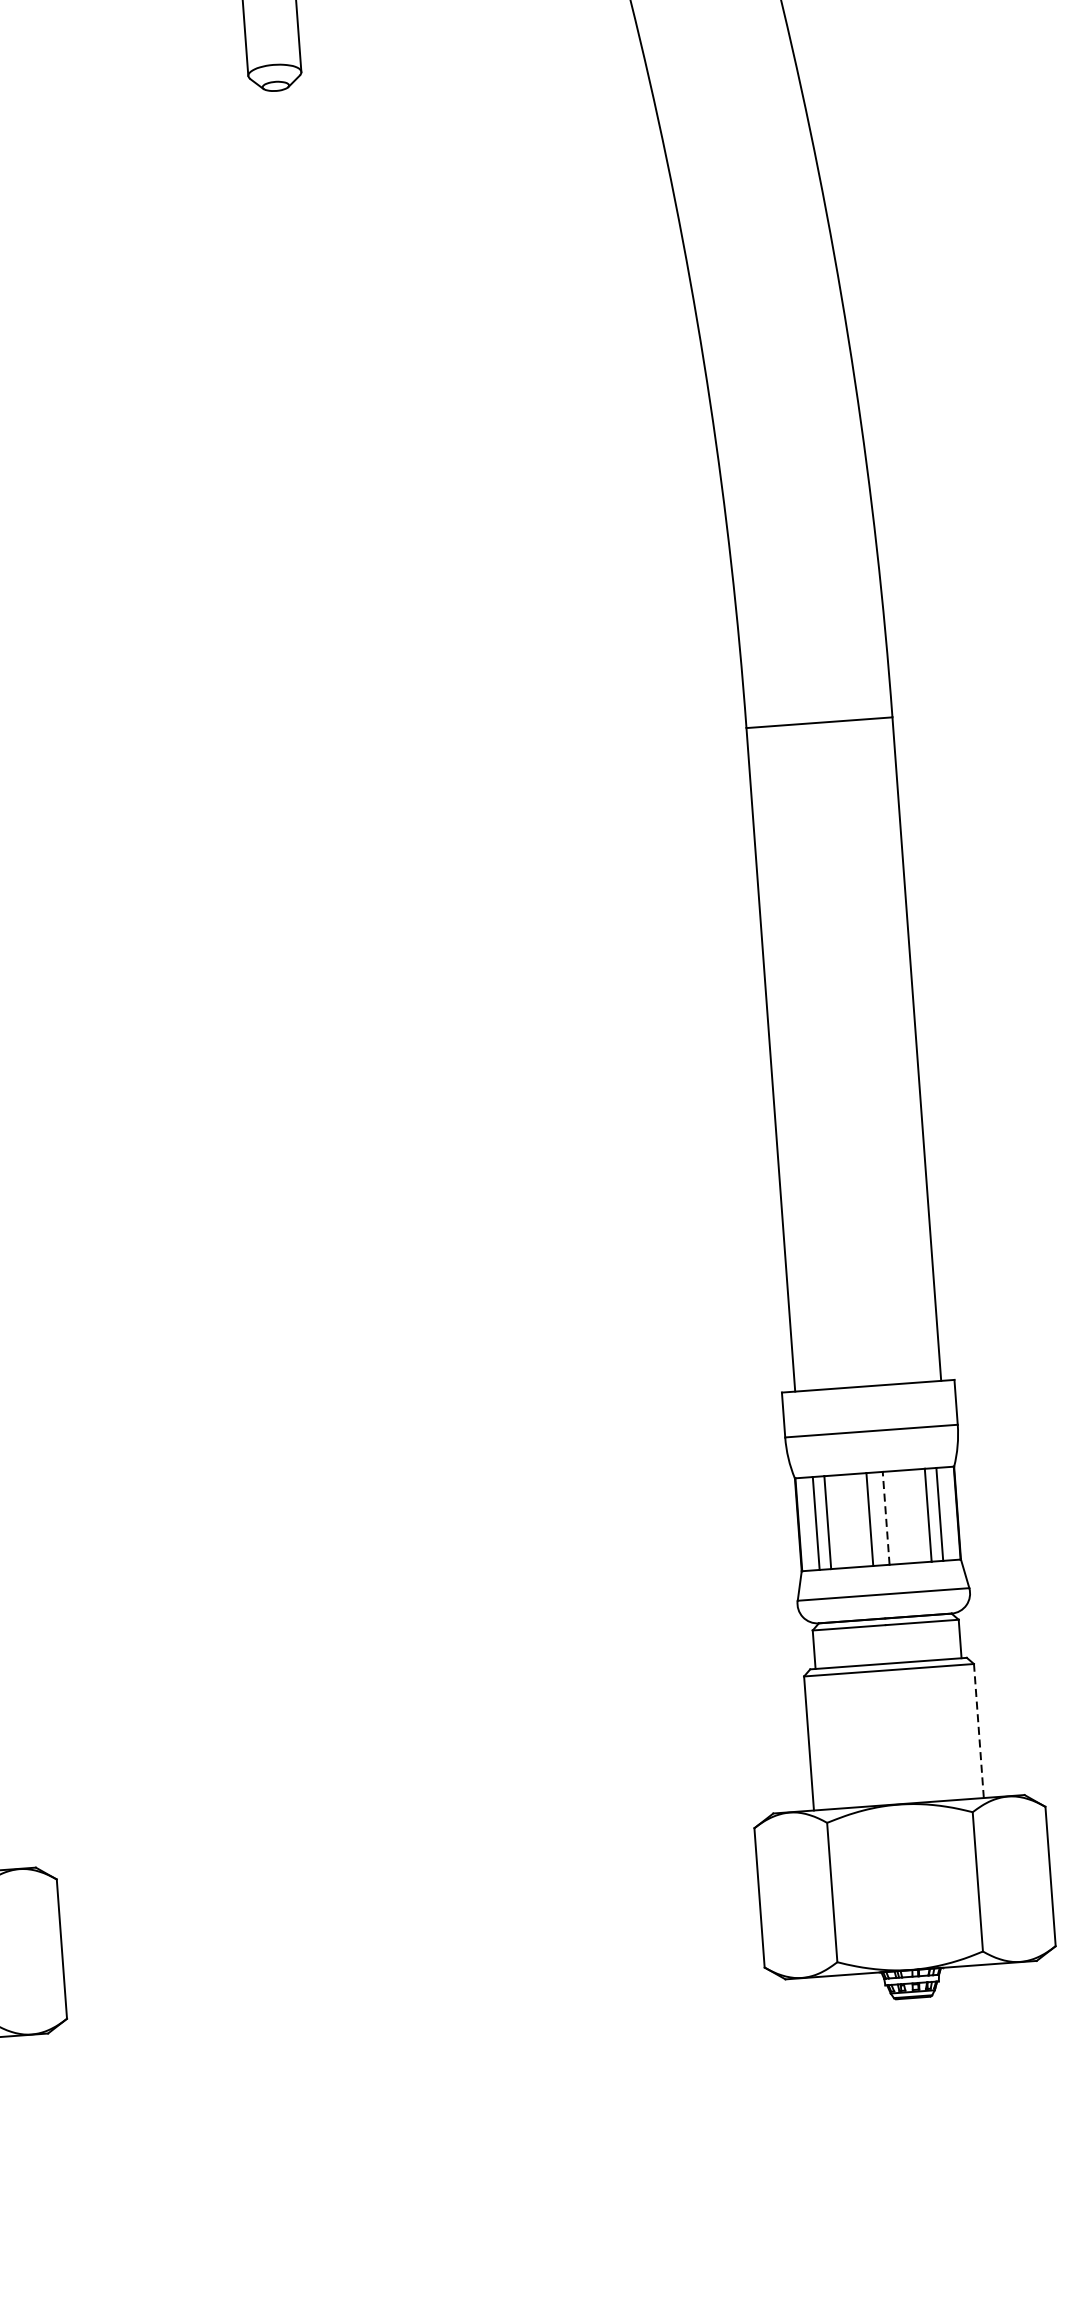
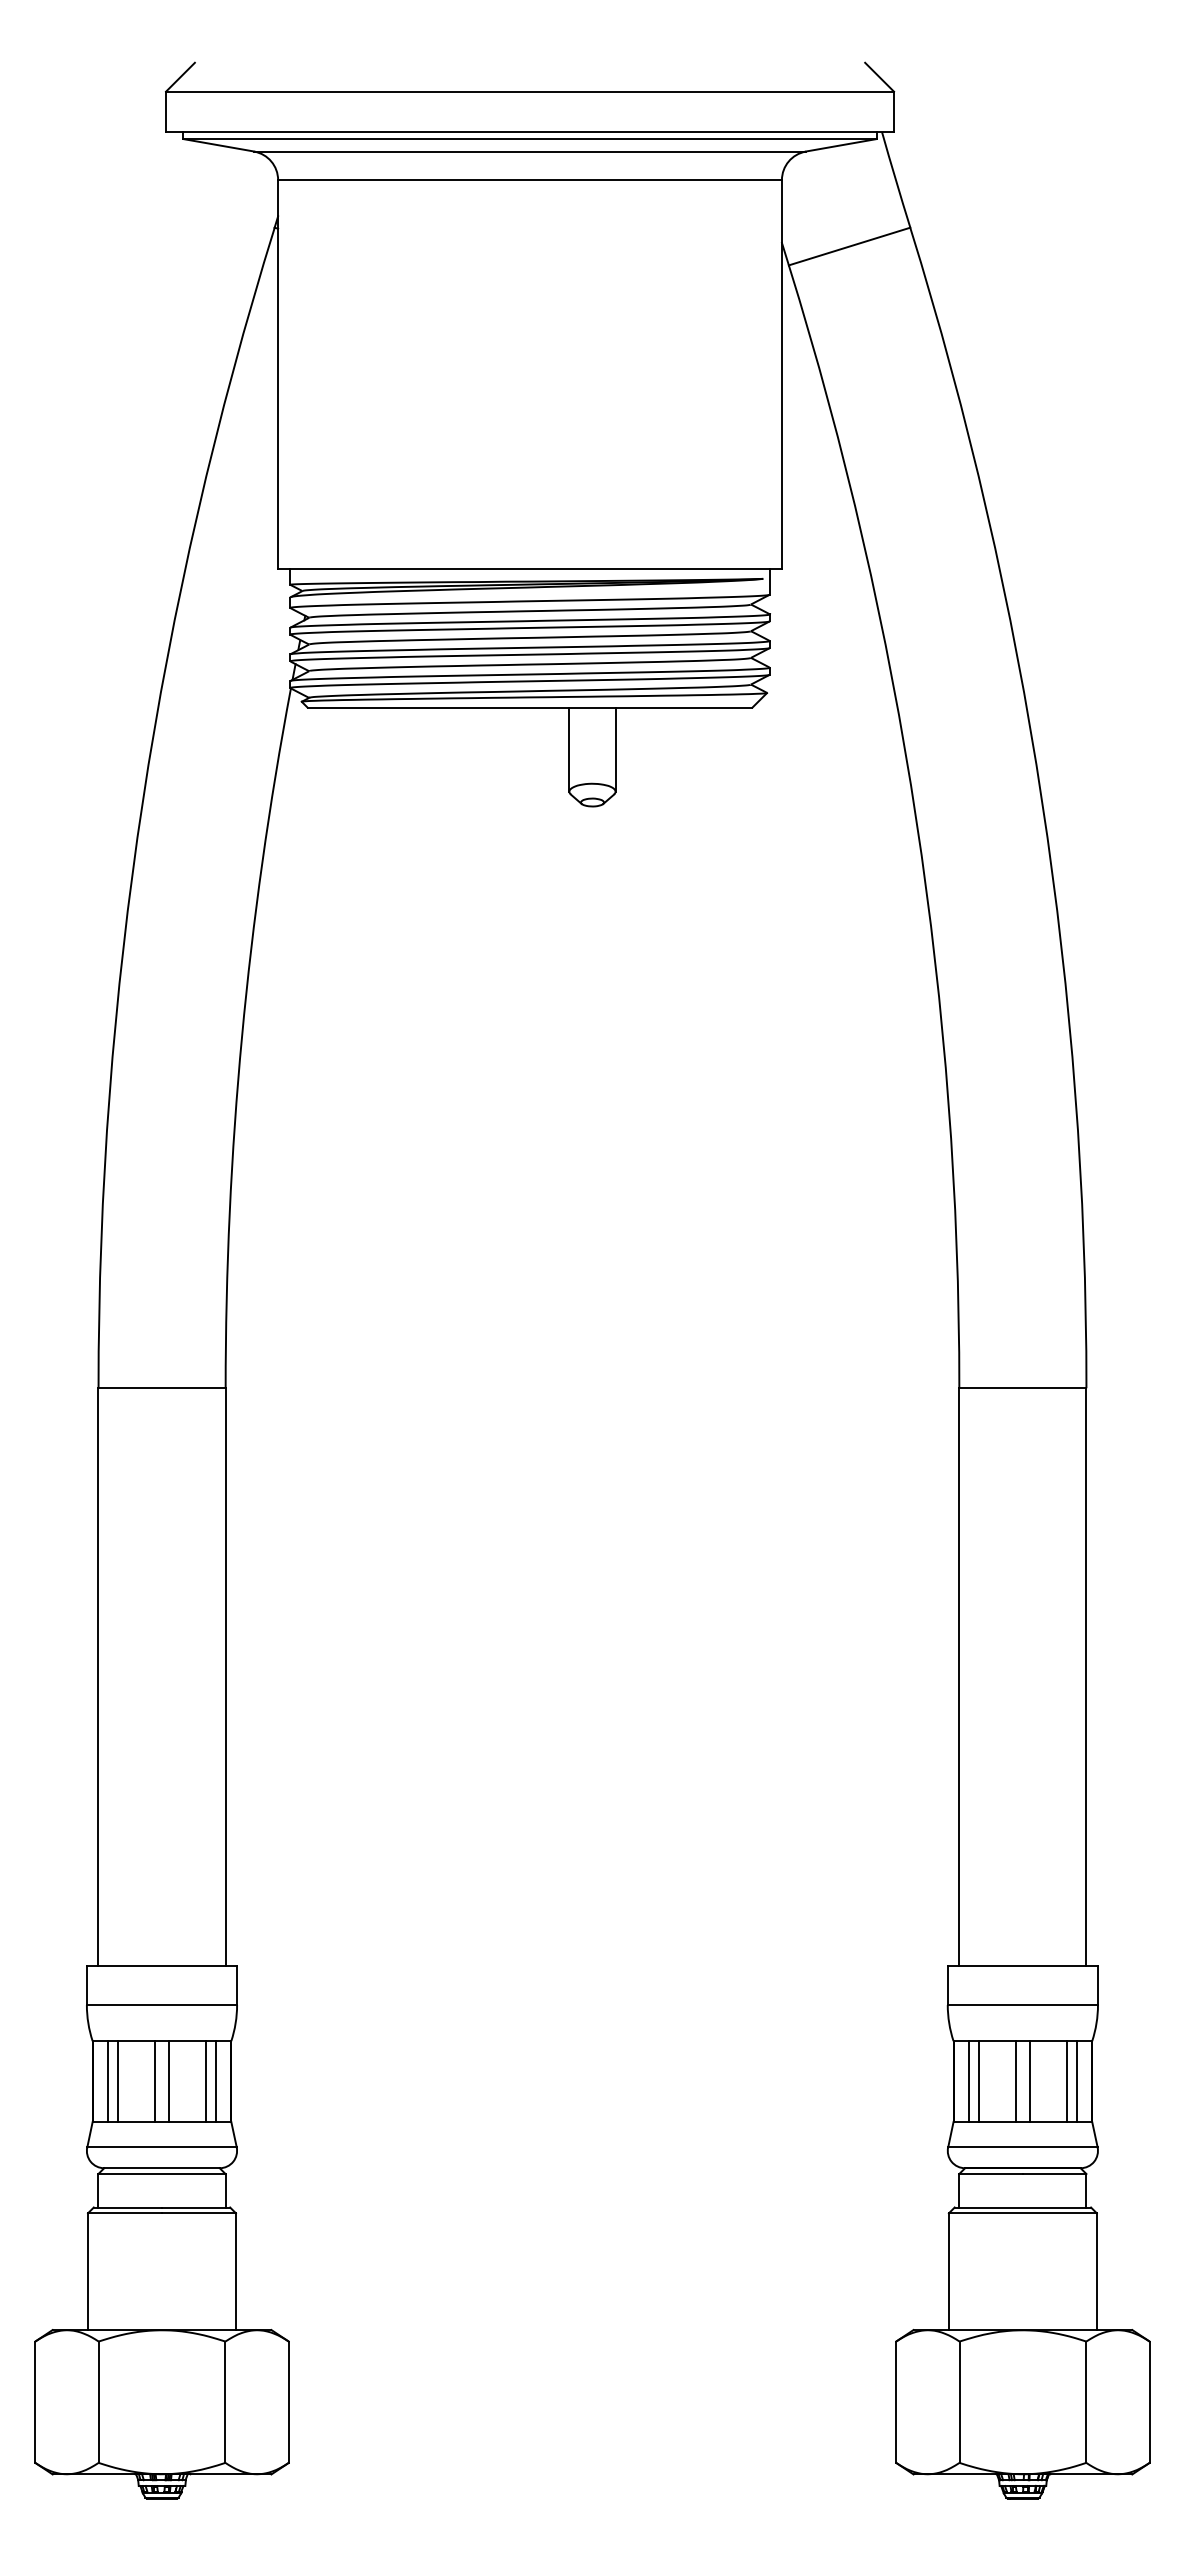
line: (886, 1518) -> (1030, 2081), dashed -> solid
line: (978, 1730) -> (1096, 2271), dashed -> solid

